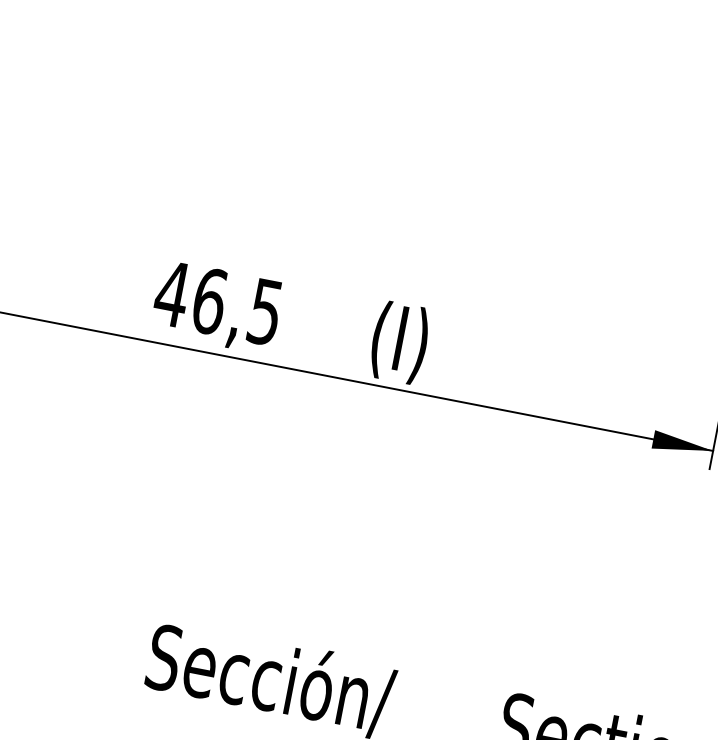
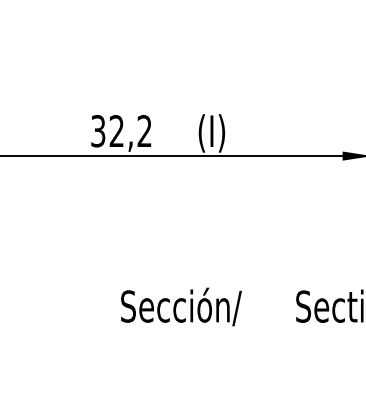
text: (216, 303) -> (120, 131), 46,5 -> 32,2

